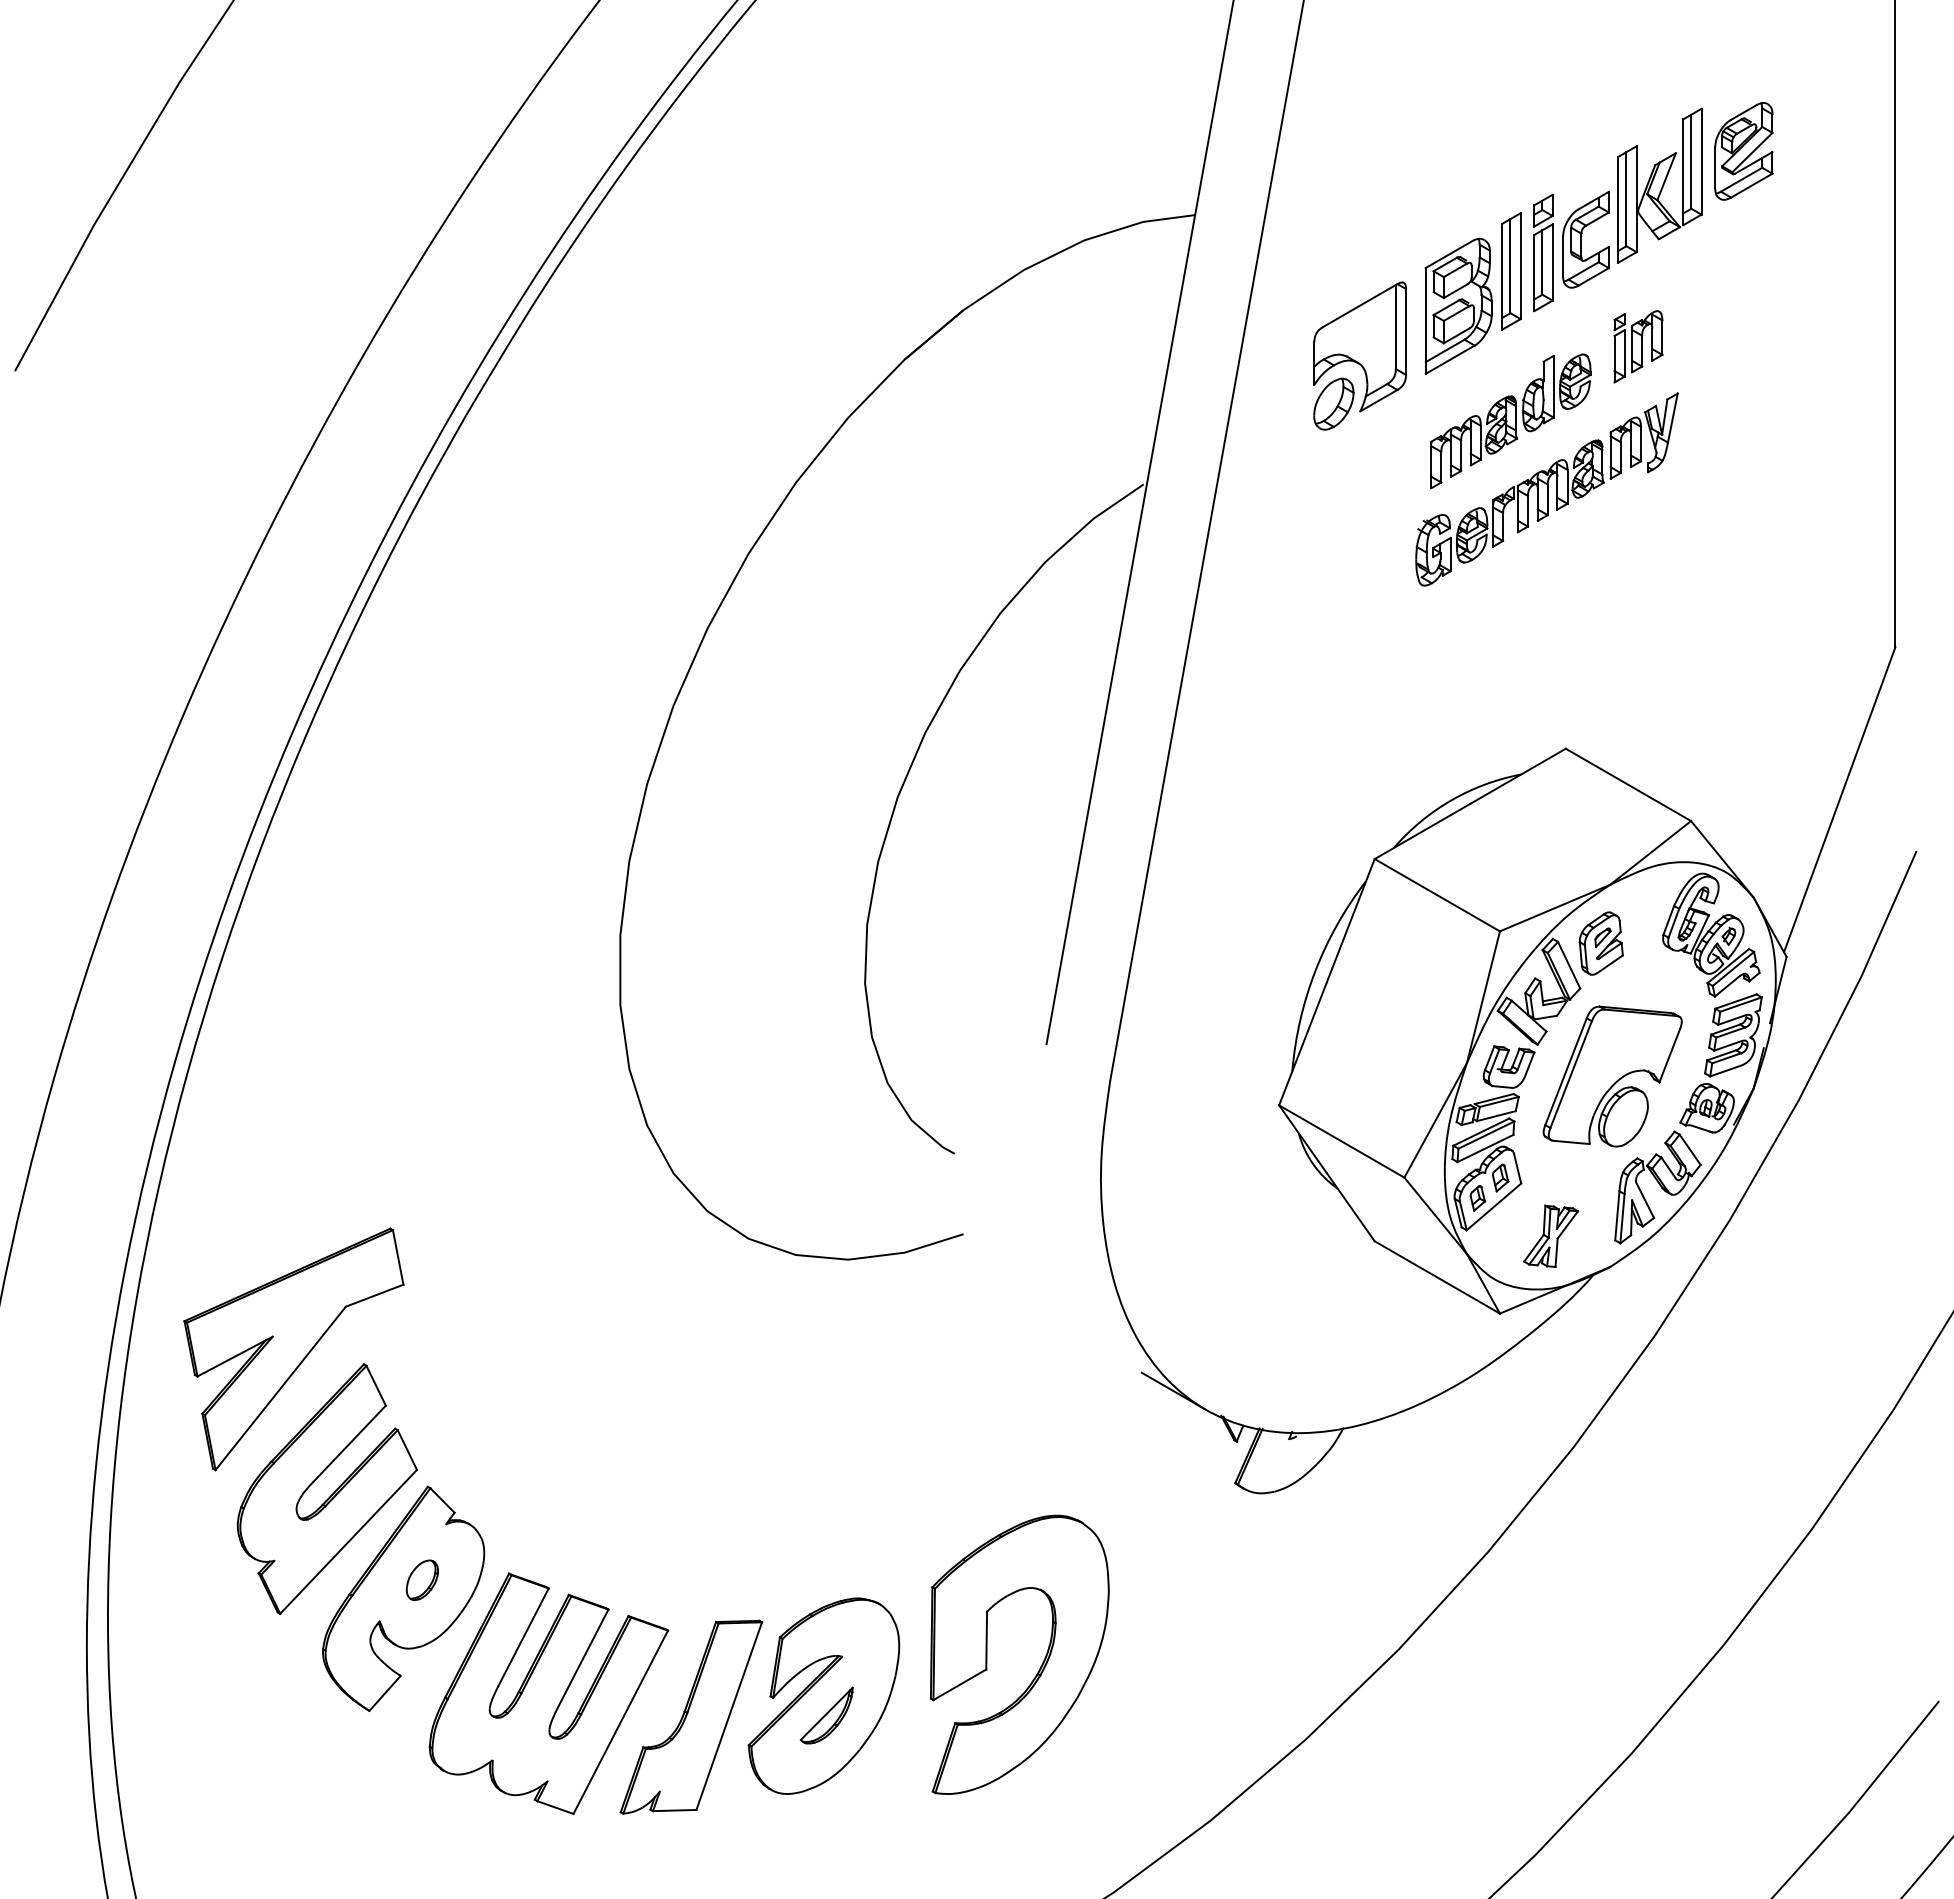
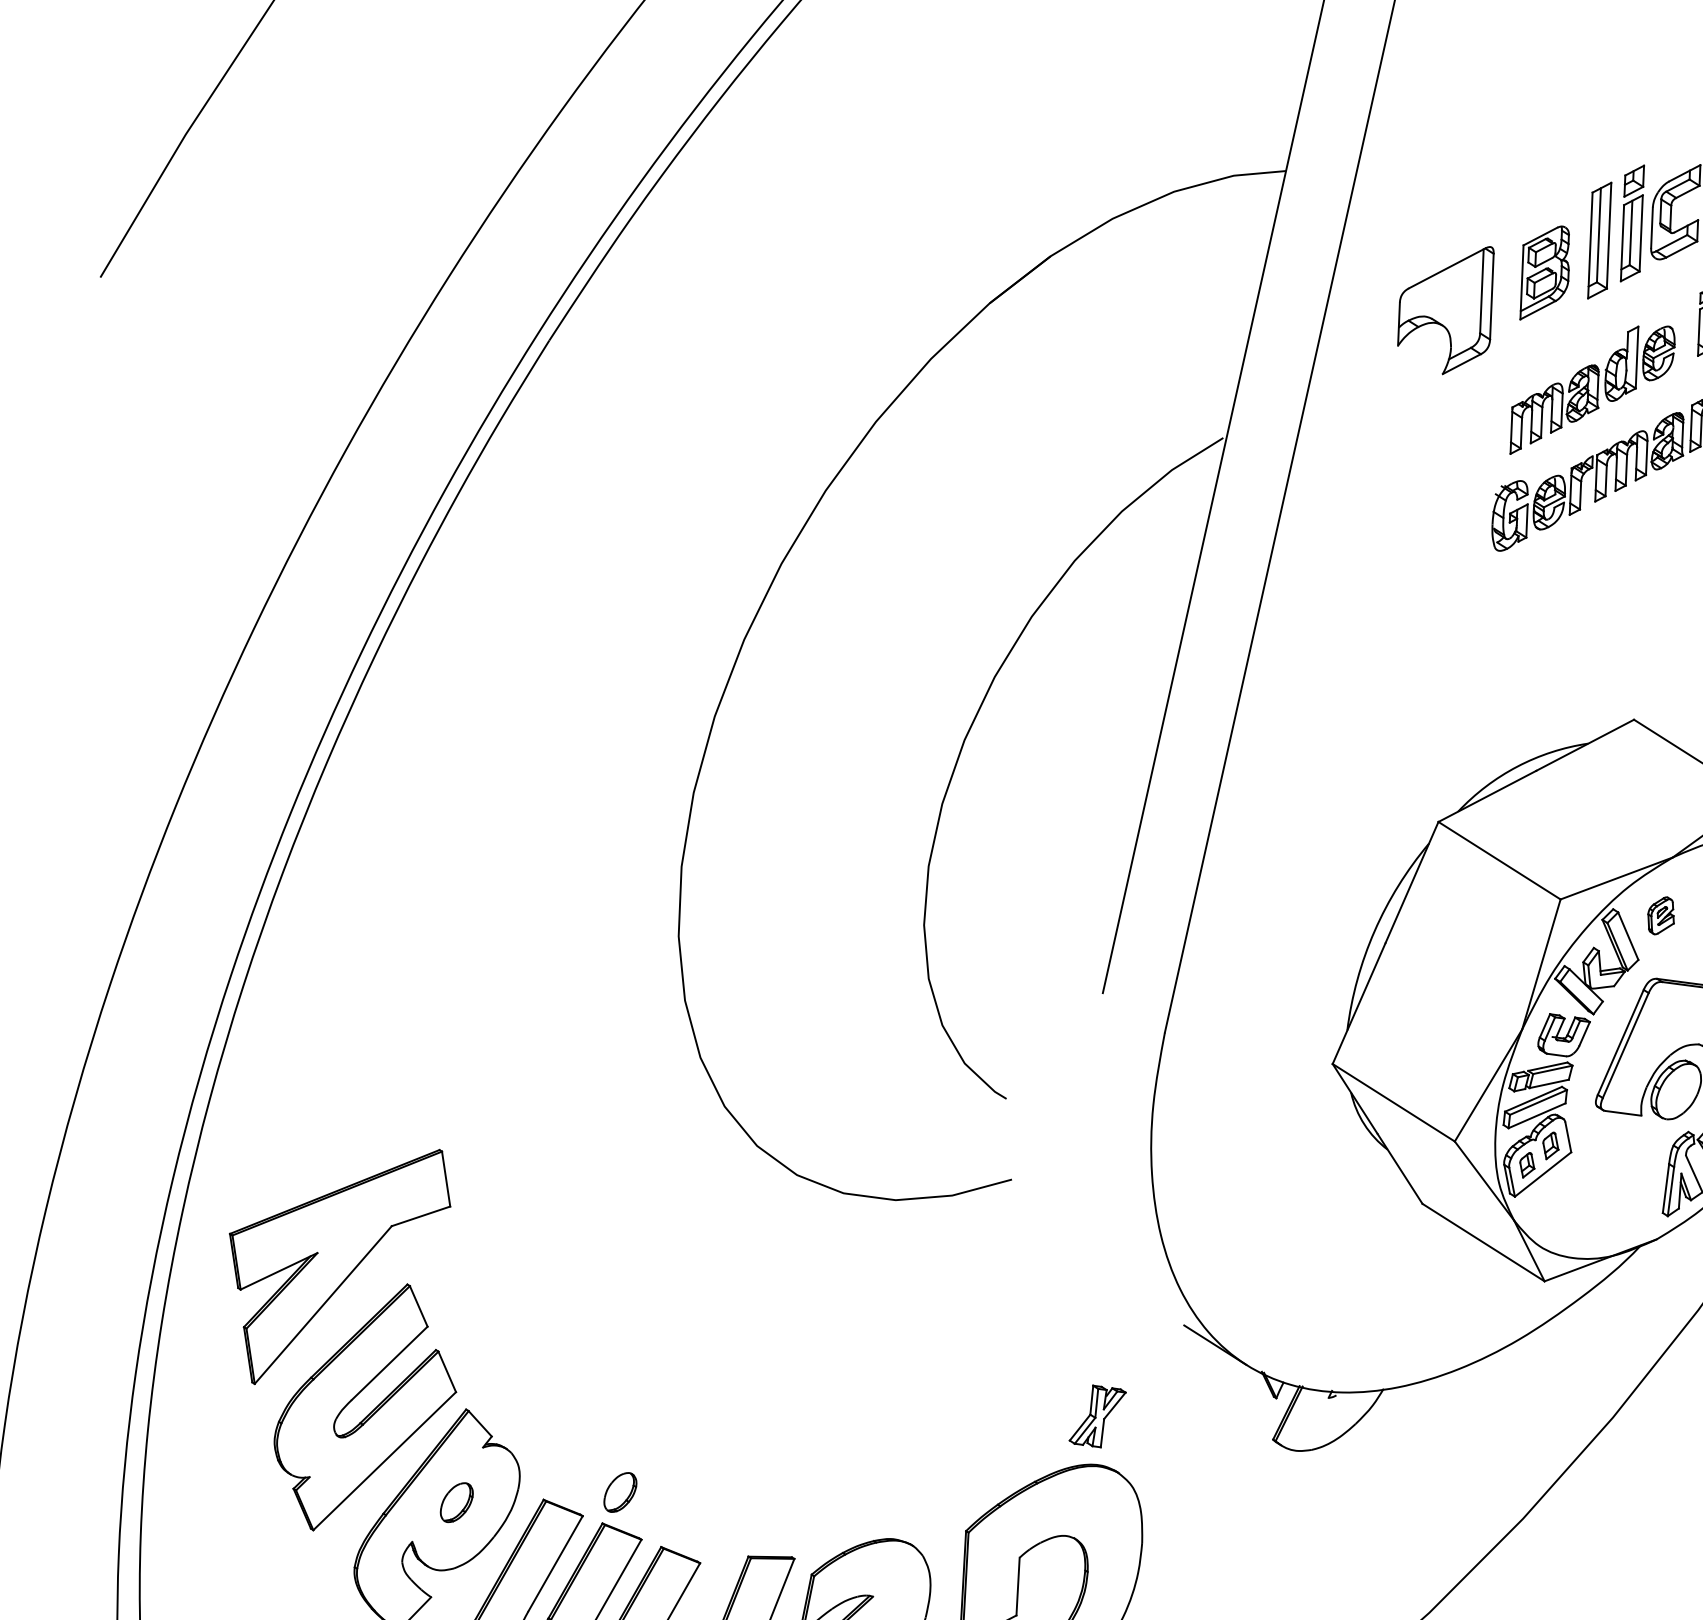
part: (1458, 305) -> (1545, 272), size x0.7
part: (1333, 403) -> (1416, 365), removed
part: (1600, 943) -> (1660, 915), size x0.6
part: (1551, 1235) -> (1098, 1415), moved
part: (584, 1562) -> (619, 1491), added

